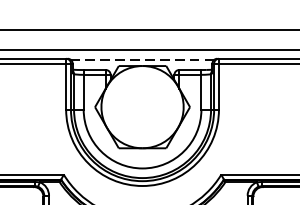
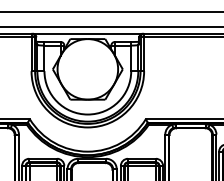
line: (142, 59) -> (87, 34), dashed -> solid

